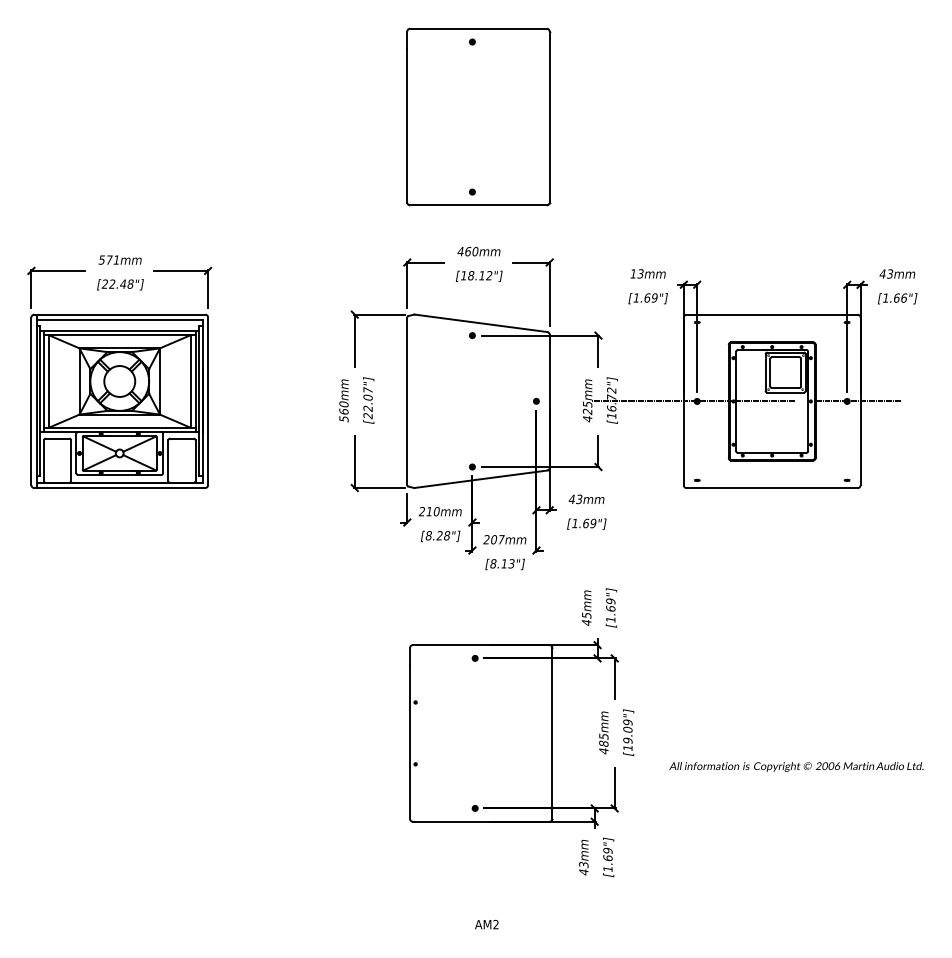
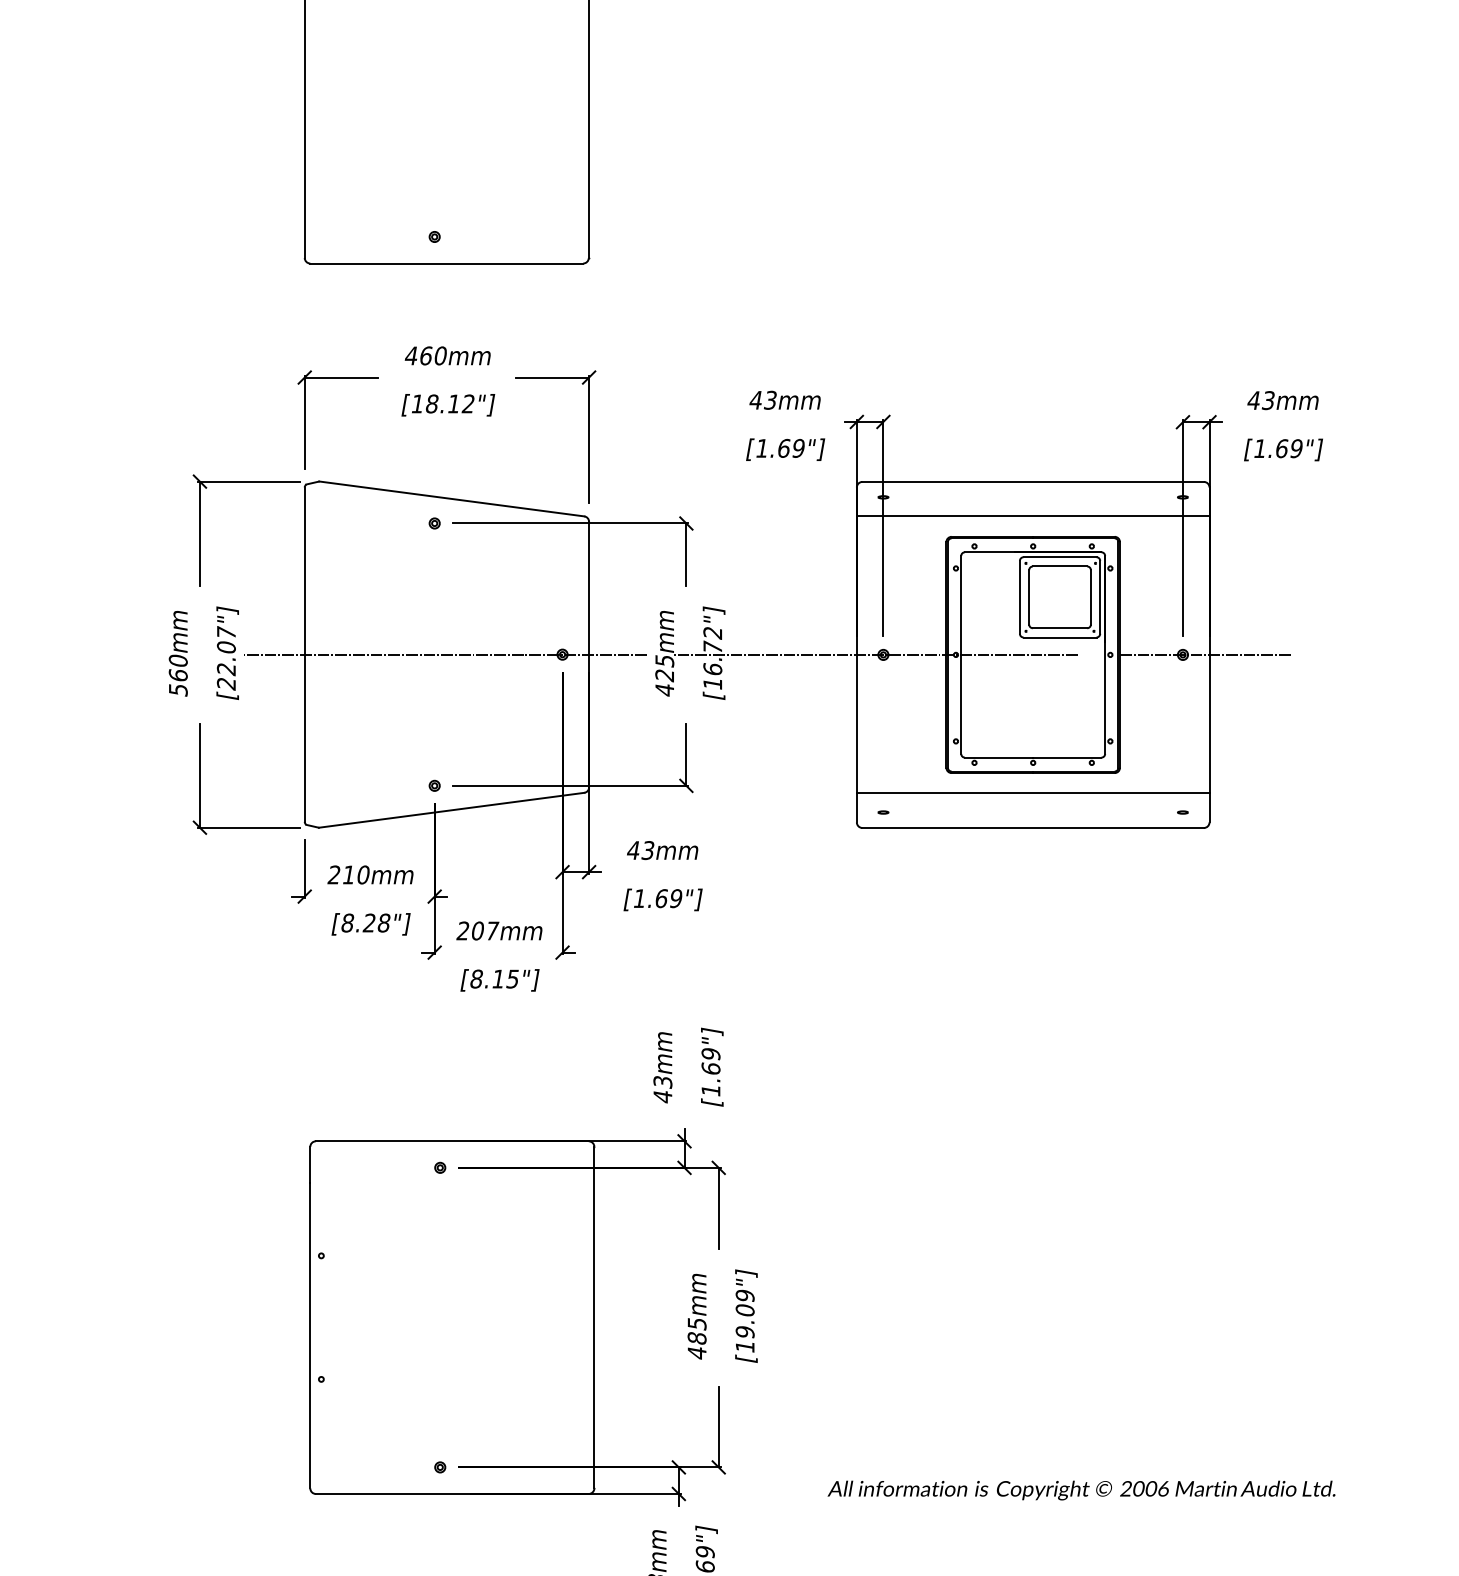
text: (633, 273) -> (756, 399), 13mm -> 43mm
text: (904, 297) -> (1297, 447), [1.66"] -> [1.69"]
line: (771, 332) -> (1031, 517), added
line: (477, 401) -> (444, 655), added
line: (771, 470) -> (1031, 792), added
text: (511, 563) -> (512, 978), [8.13"] -> [8.15"]
text: (585, 614) -> (660, 1080), 45mm -> 43mm
text: (796, 766) -> (1081, 1489), moved

